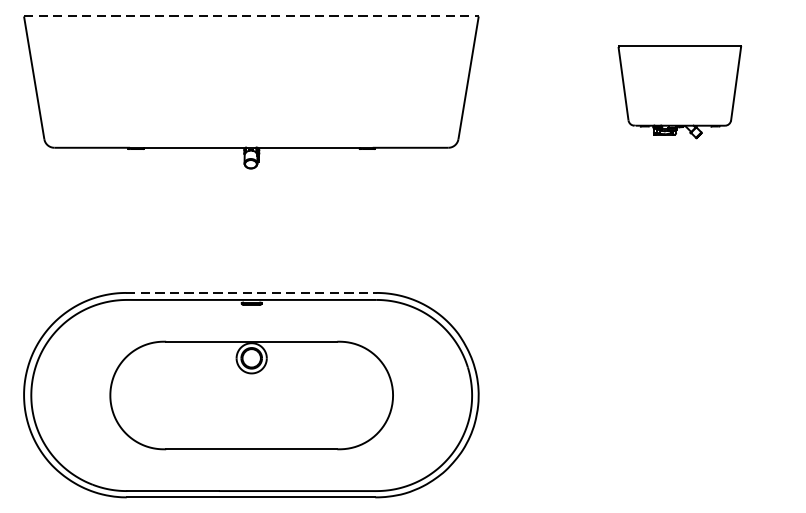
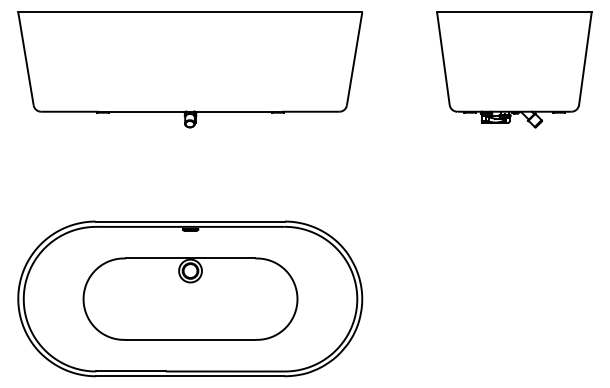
line: (251, 15) -> (190, 11), dashed -> solid
part: (679, 91) -> (514, 69), size x1.67
line: (251, 292) -> (190, 221), dashed -> solid

